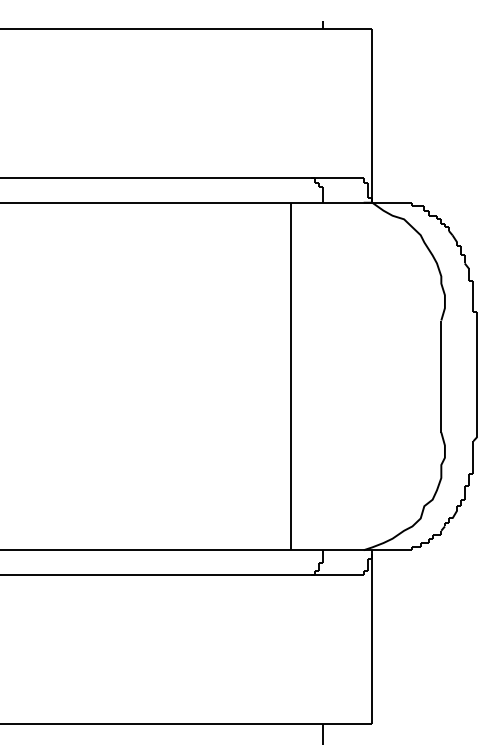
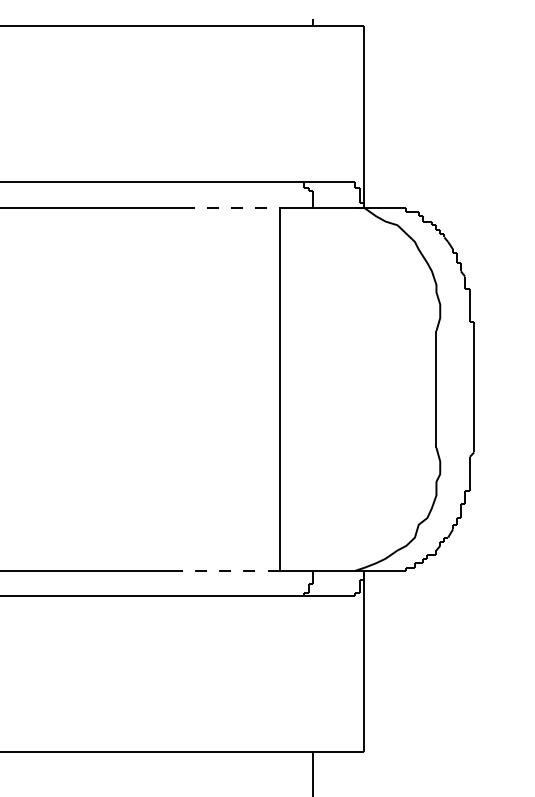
line: (245, 202) -> (231, 207), solid -> dashed
line: (244, 549) -> (230, 570), solid -> dashed

